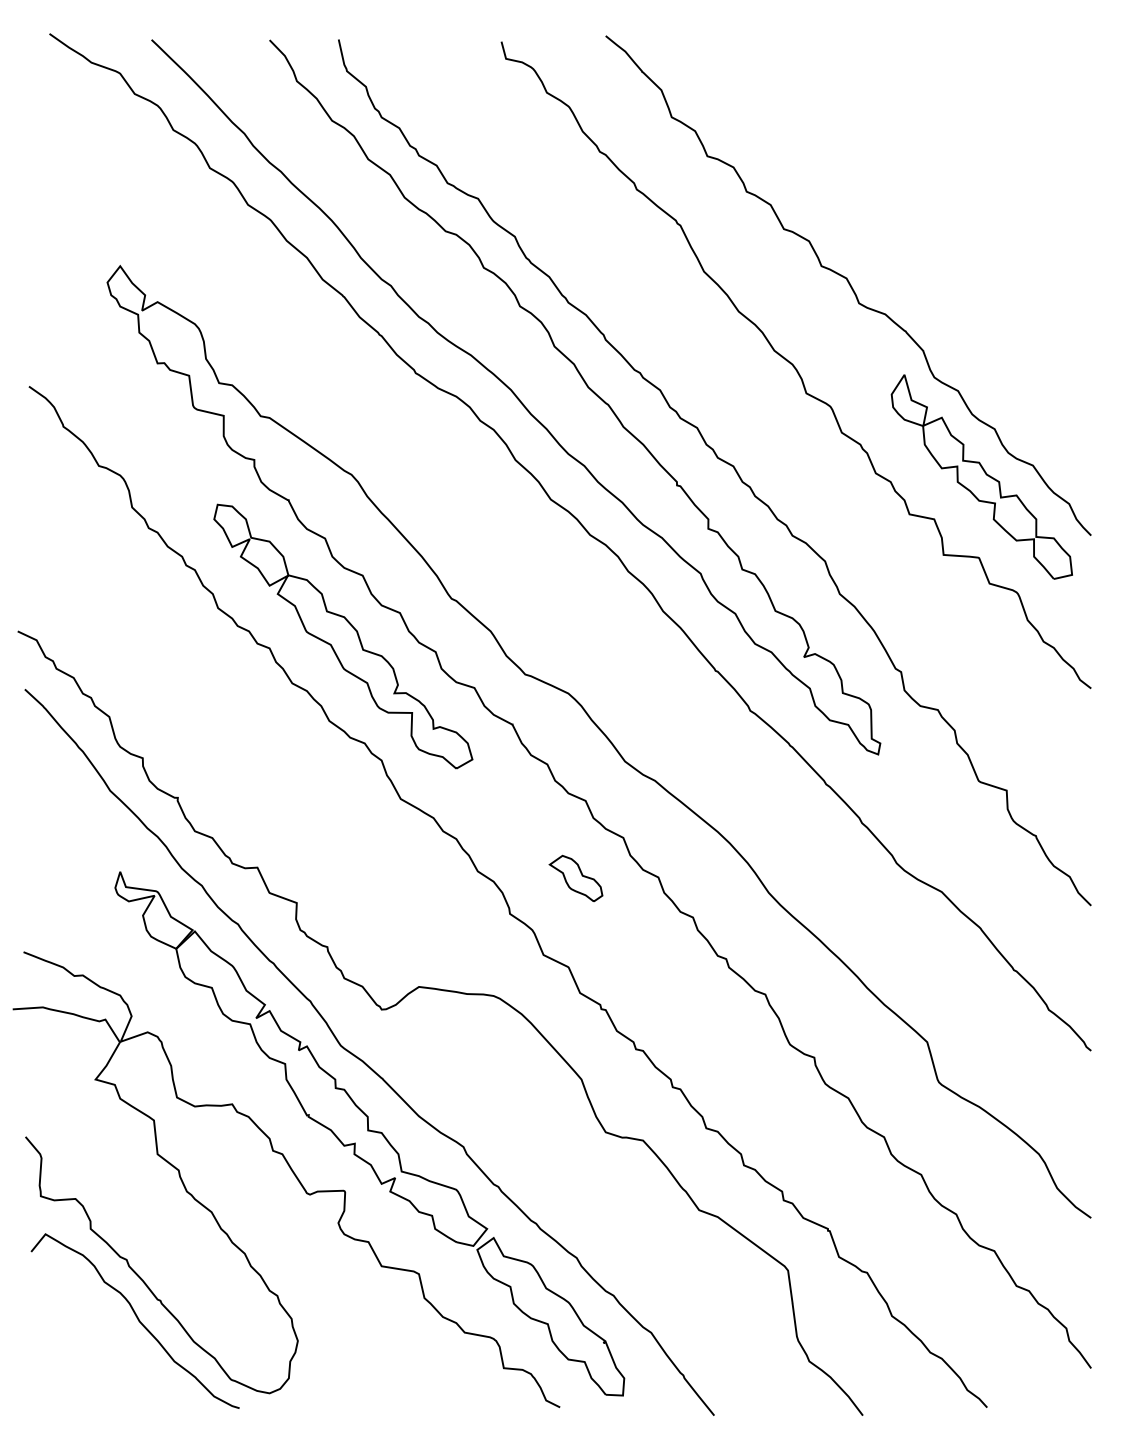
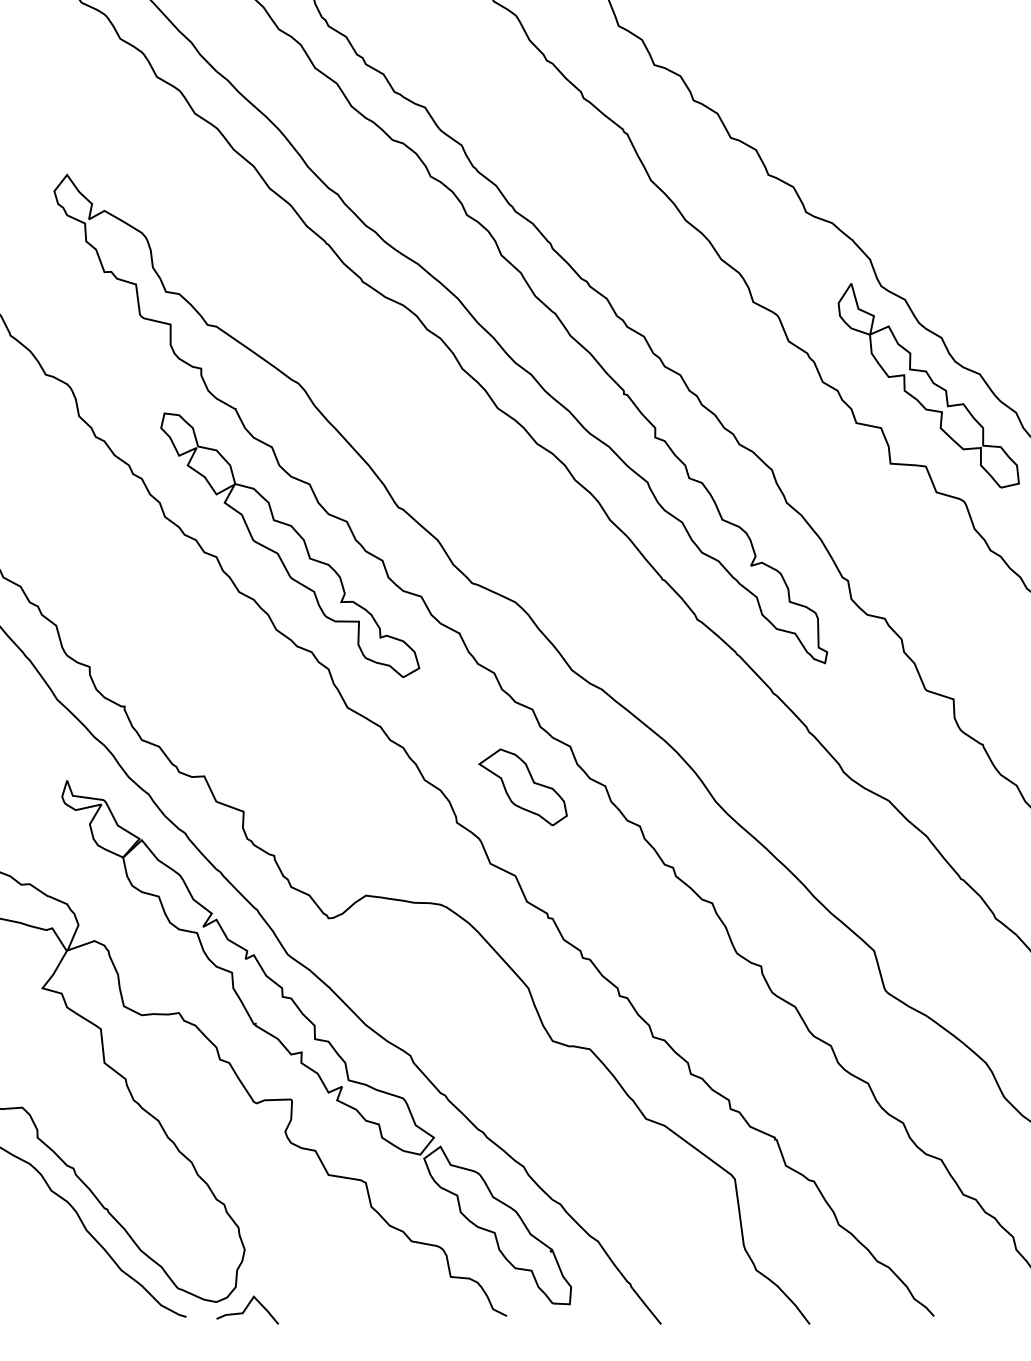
part: (575, 878) -> (522, 787), size x1.67
curve: (300, 1399) -> (247, 1308), added

